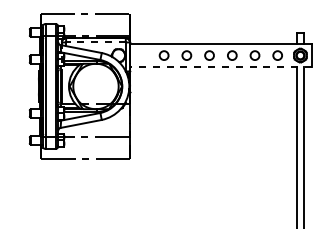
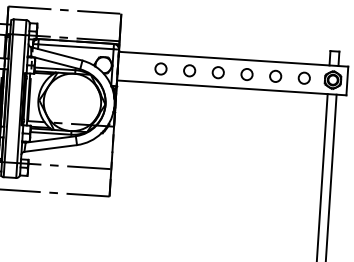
line: (95, 42) -> (75, 46), dashed -> solid
line: (220, 66) -> (231, 87), dashed -> solid

